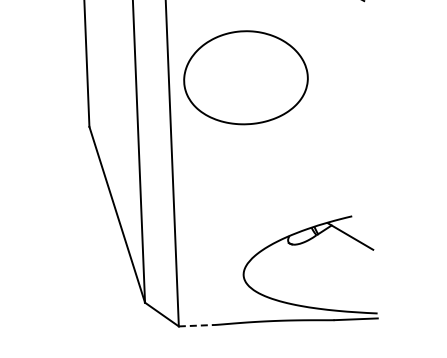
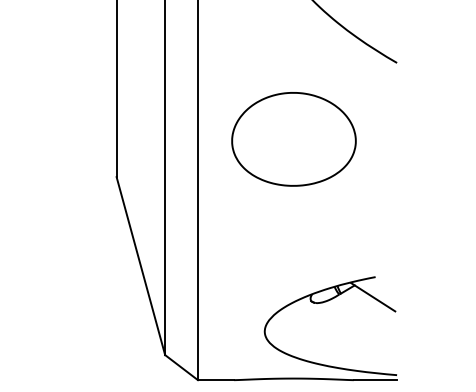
part: (245, 77) -> (293, 139), moved
line: (197, 326) -> (216, 380), dashed -> solid

